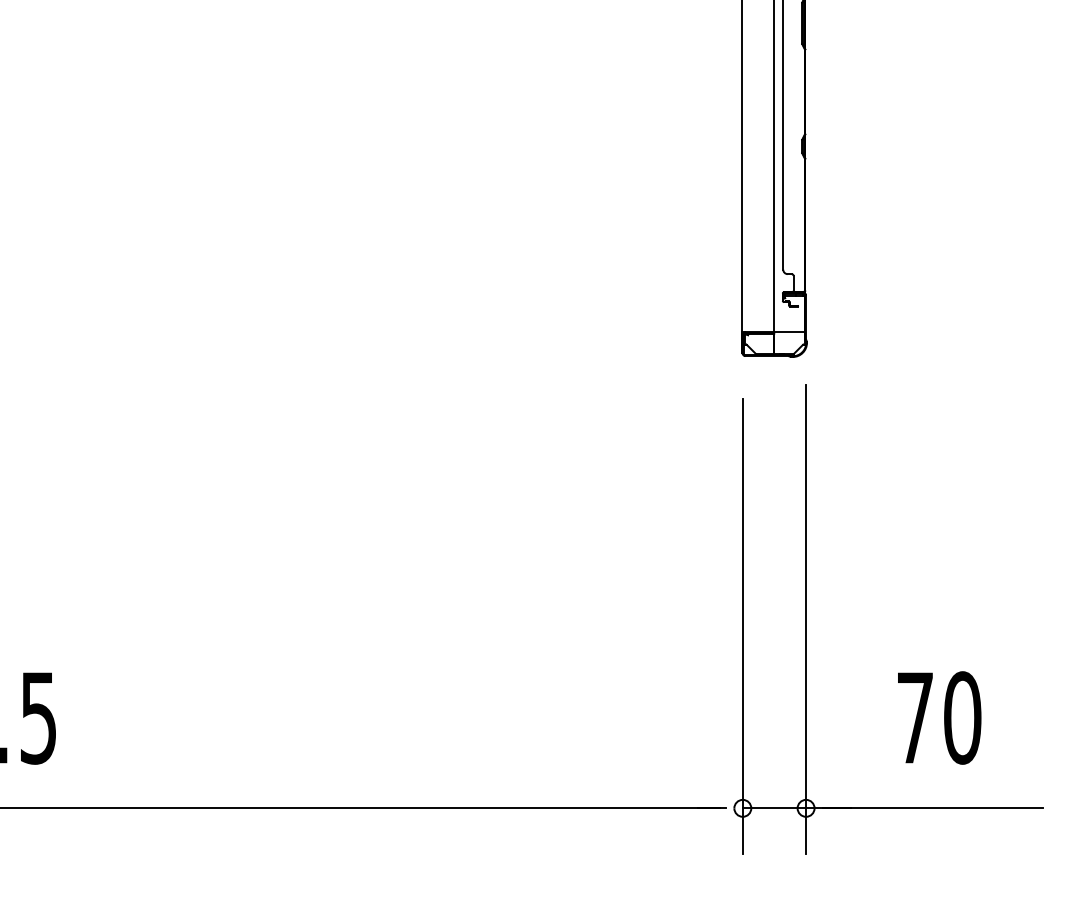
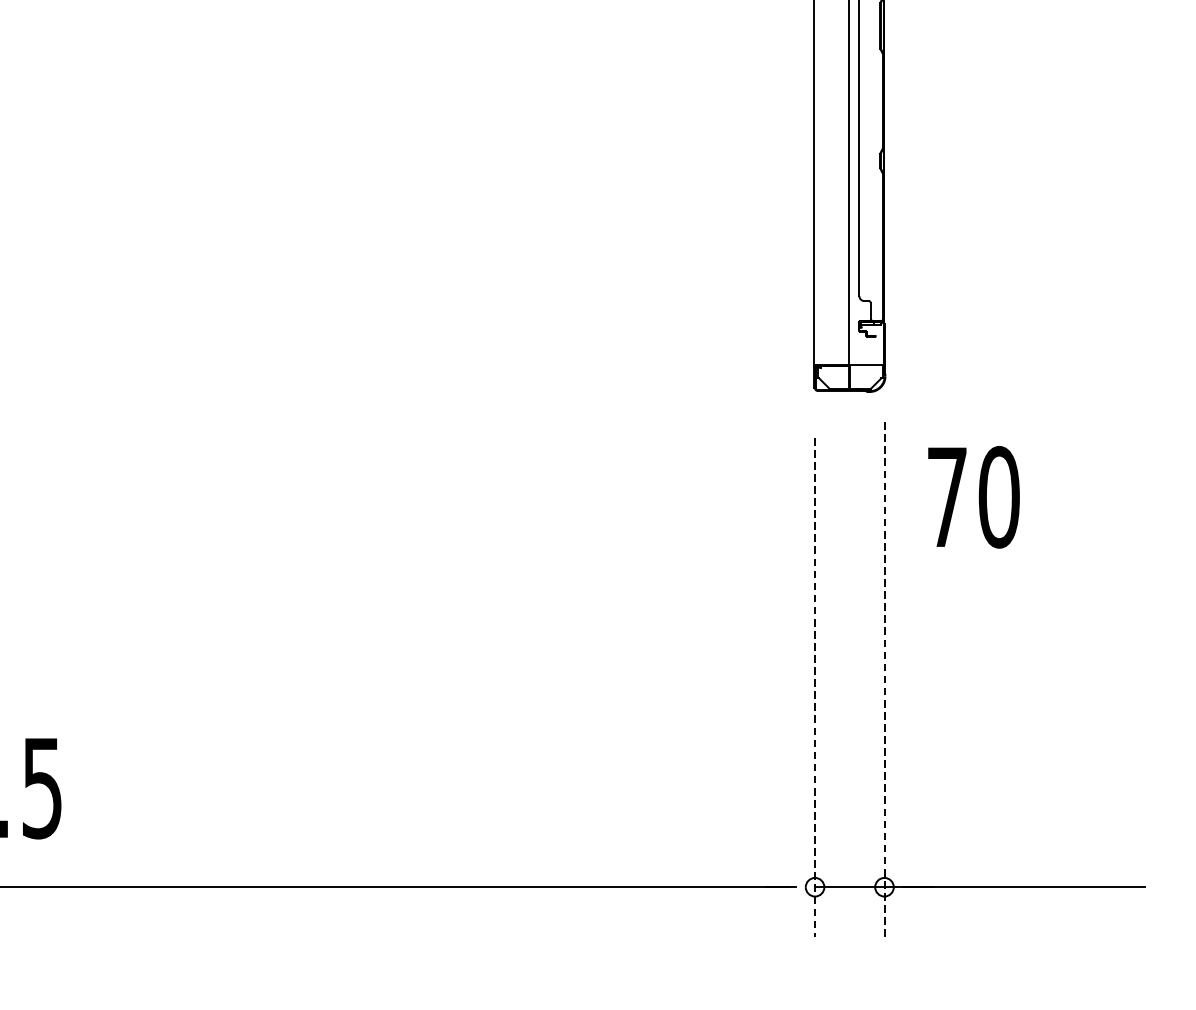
line: (806, 619) -> (884, 680), solid -> dashed
line: (742, 626) -> (814, 687), solid -> dashed
text: (939, 717) -> (973, 496), moved

